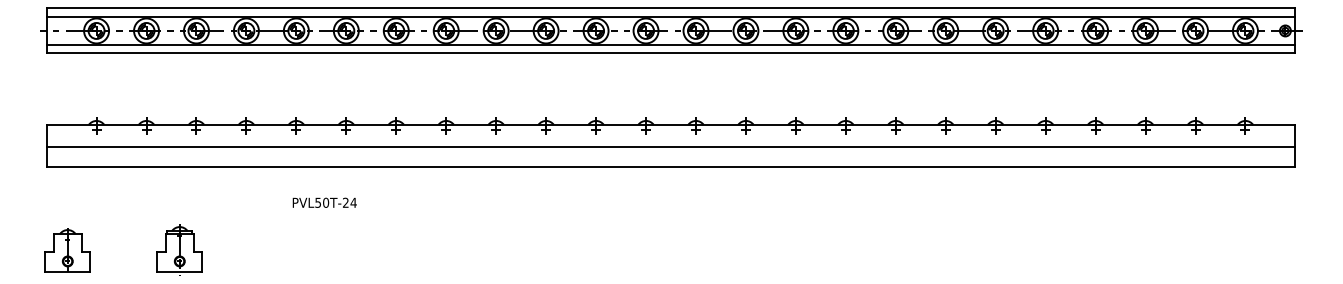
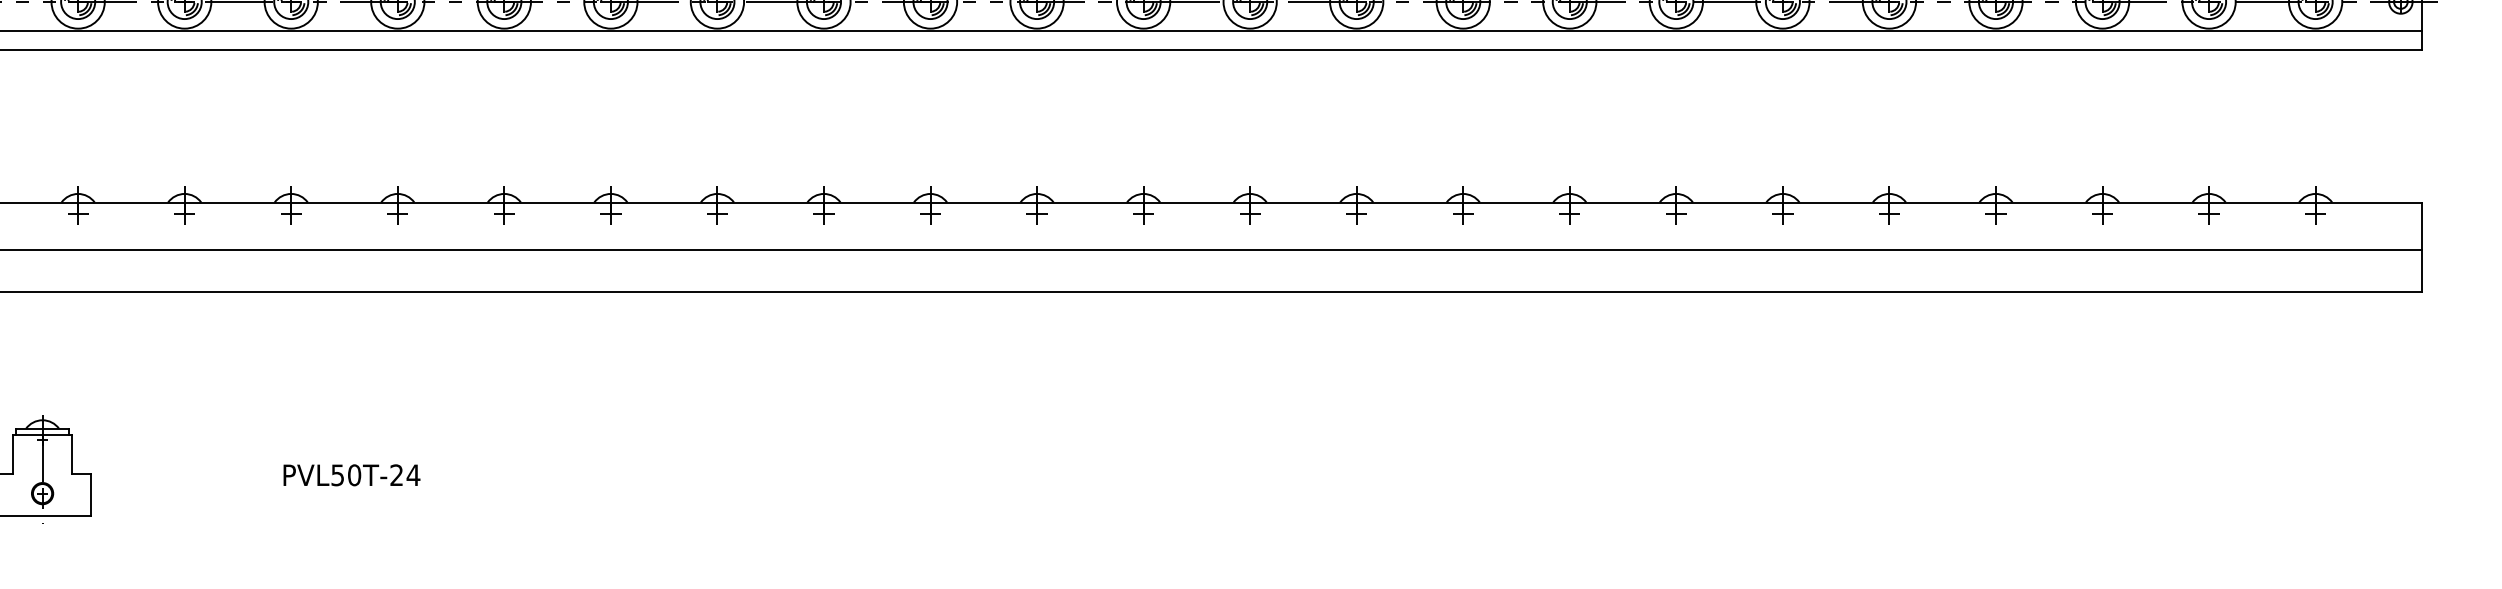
text: (324, 202) -> (351, 474), moved

